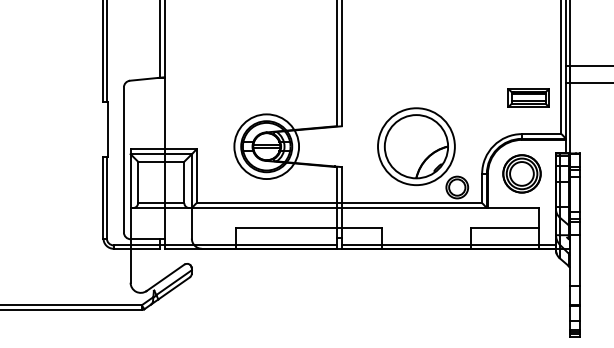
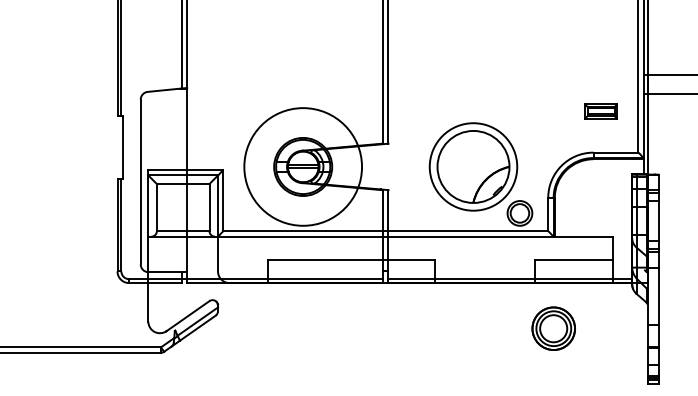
part: (528, 97) -> (600, 110), size x0.7
circle: (266, 146) -> (302, 166), size x1.6
part: (521, 173) -> (553, 328), moved

